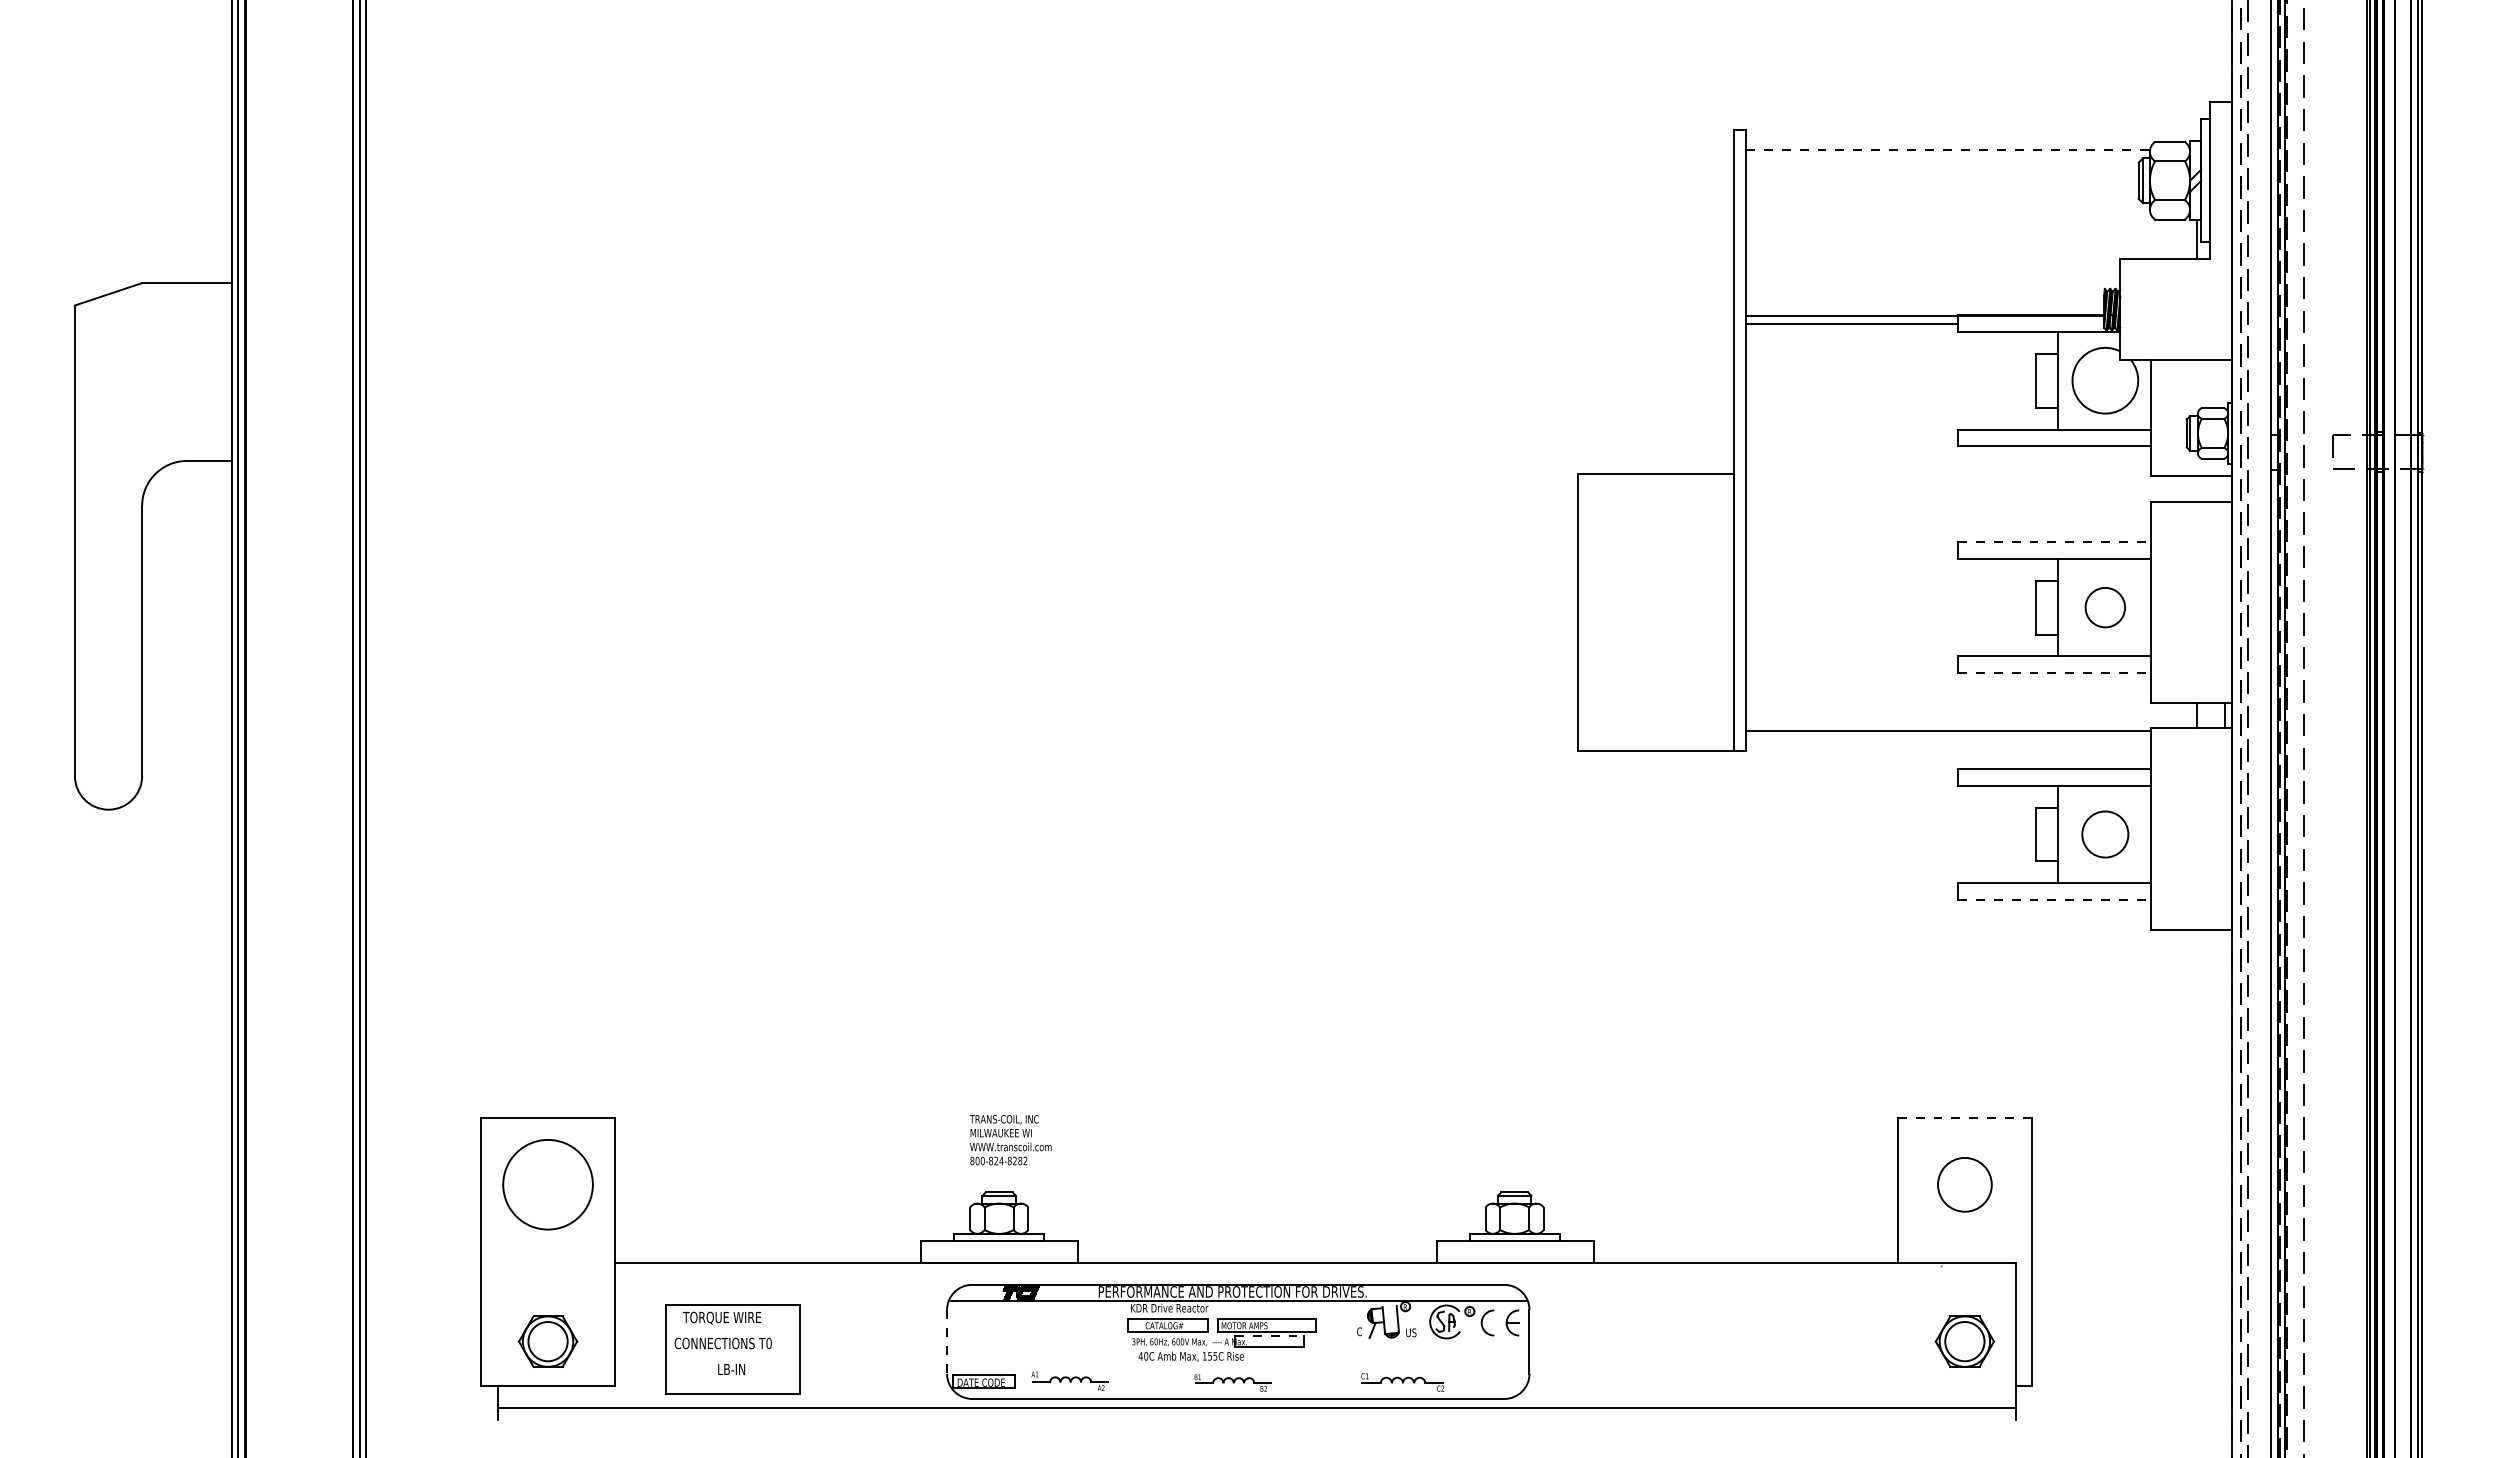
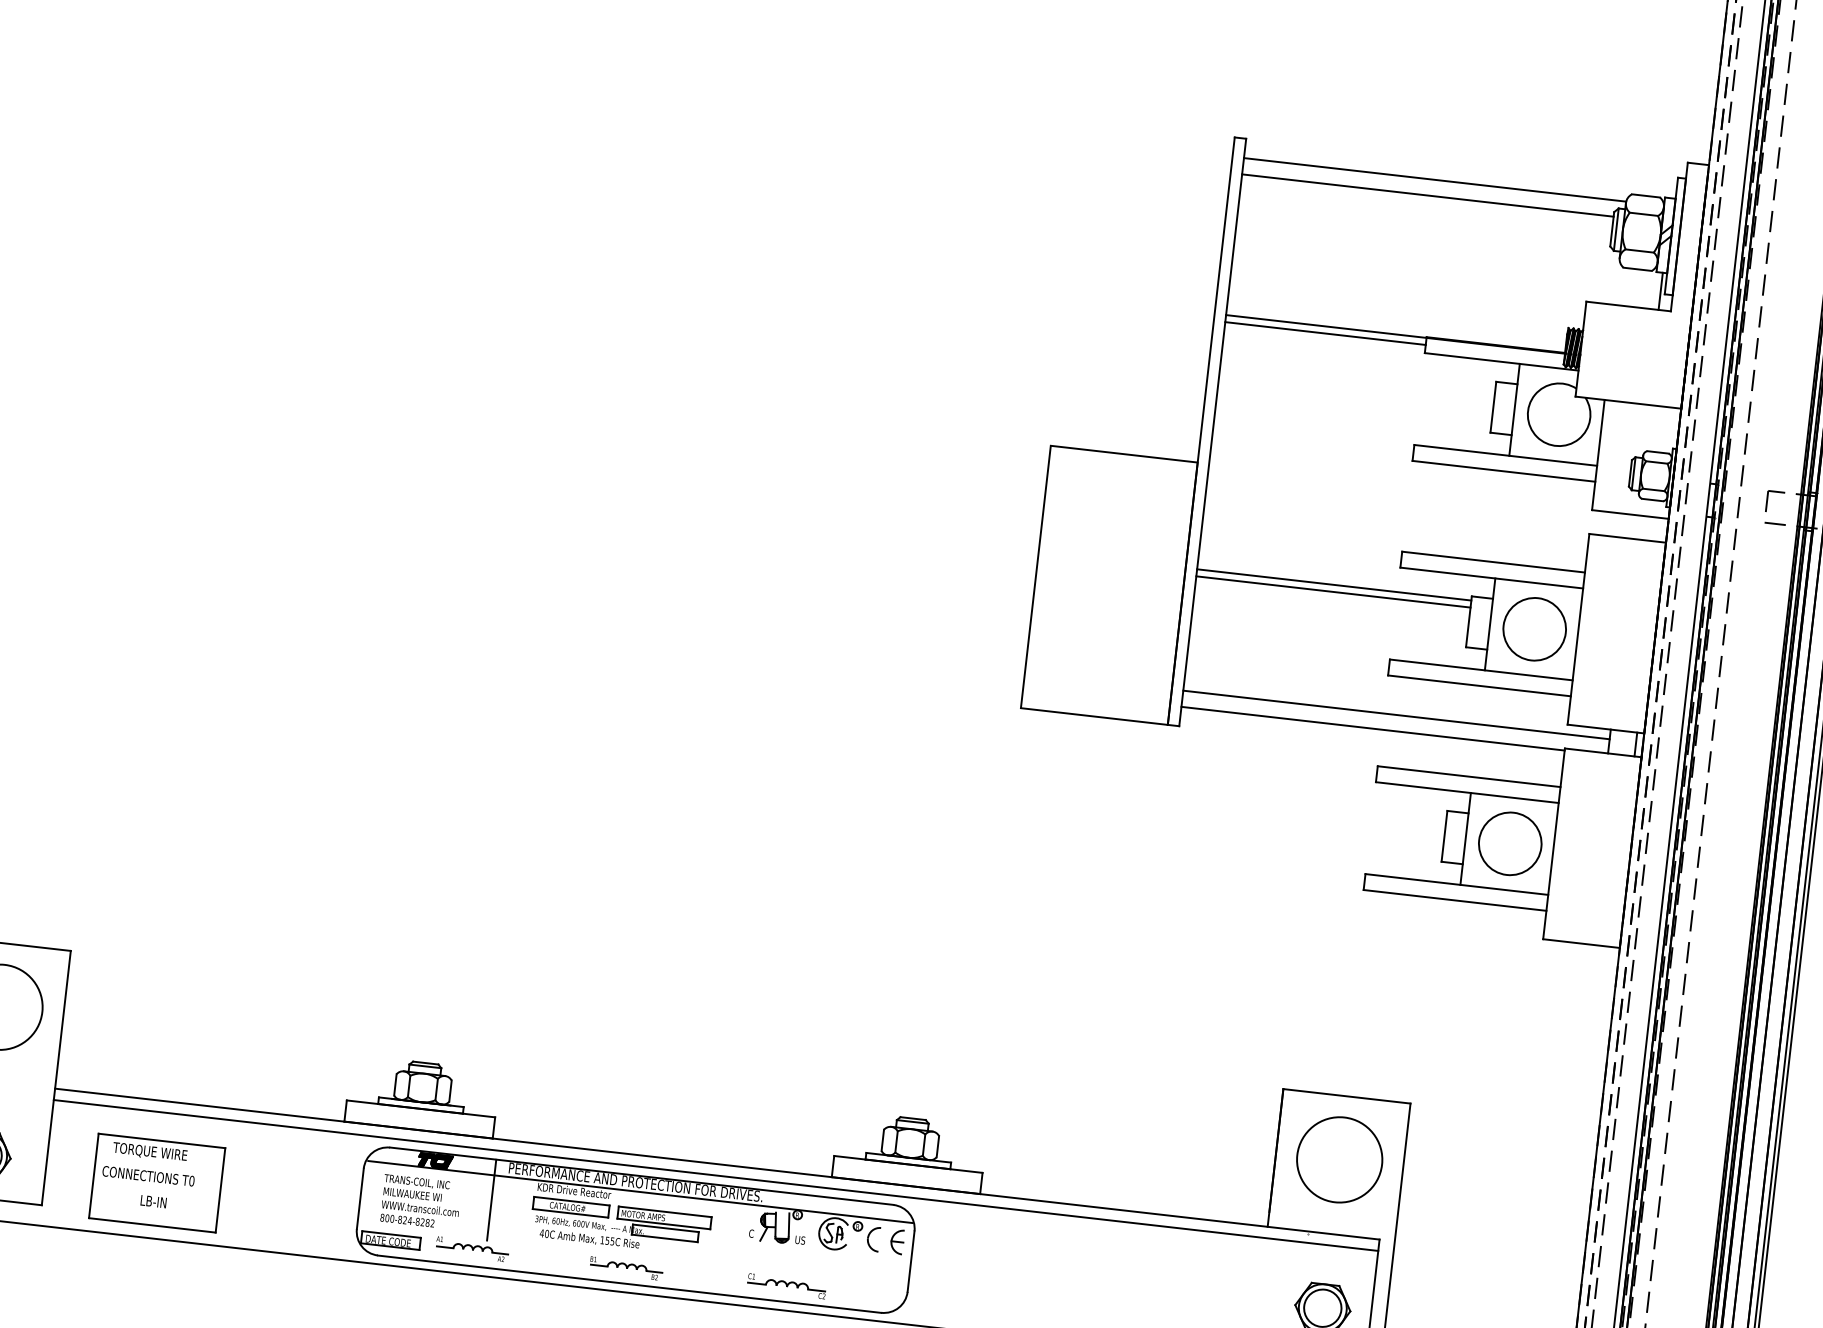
line: (1948, 150) -> (1435, 180), dashed -> solid
line: (1941, 167) -> (1427, 195), added
line: (2054, 542) -> (1493, 562), dashed -> solid
line: (1890, 585) -> (1333, 585), added
line: (1890, 592) -> (1333, 591), added
circle: (2105, 607) -> (1534, 629), size x1.67
line: (2054, 673) -> (1479, 686), dashed -> solid
line: (1970, 713) -> (1395, 714), added
circle: (2105, 834) -> (1510, 843), size x1.43
line: (2054, 900) -> (1455, 900), dashed -> solid
line: (1965, 1117) -> (1347, 1096), dashed -> solid
text: (1010, 1140) -> (420, 1202), moved
circle: (1964, 1184) -> (1339, 1159), size x1.67
line: (1315, 1275) -> (715, 1175), added
line: (1084, 1327) -> (491, 1200), added
line: (1269, 1336) -> (665, 1228), dashed -> solid
line: (947, 1342) -> (360, 1199), dashed -> solid

